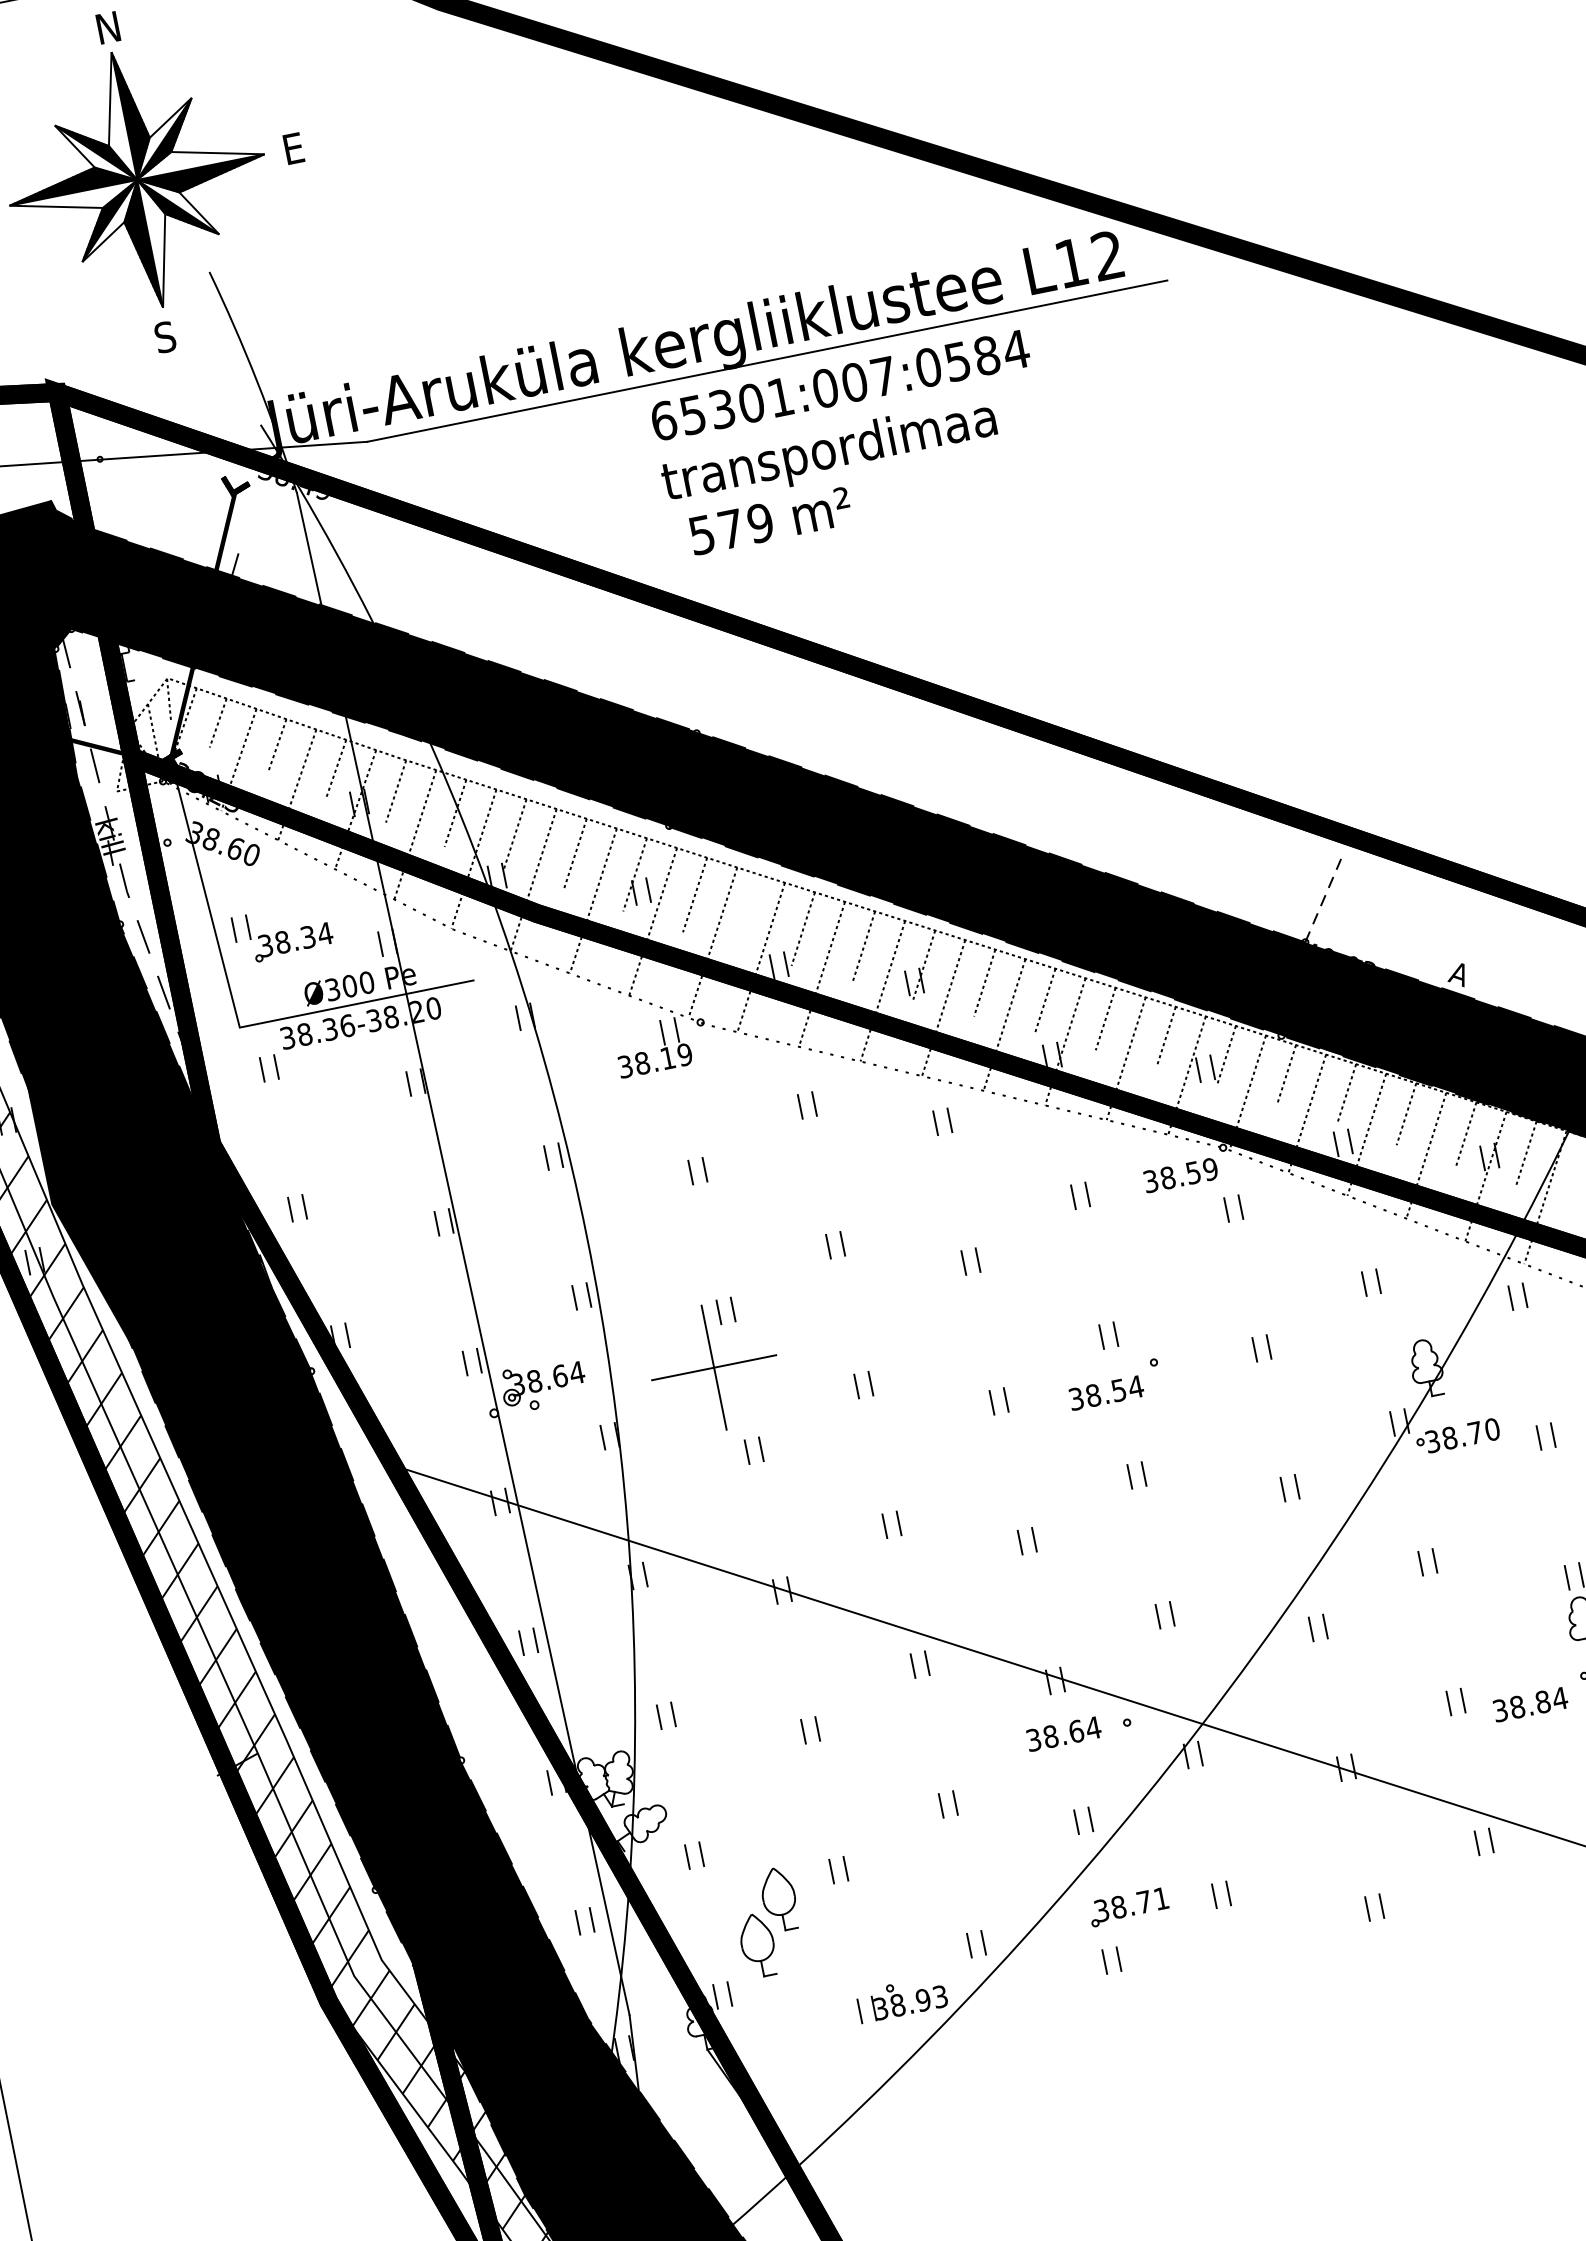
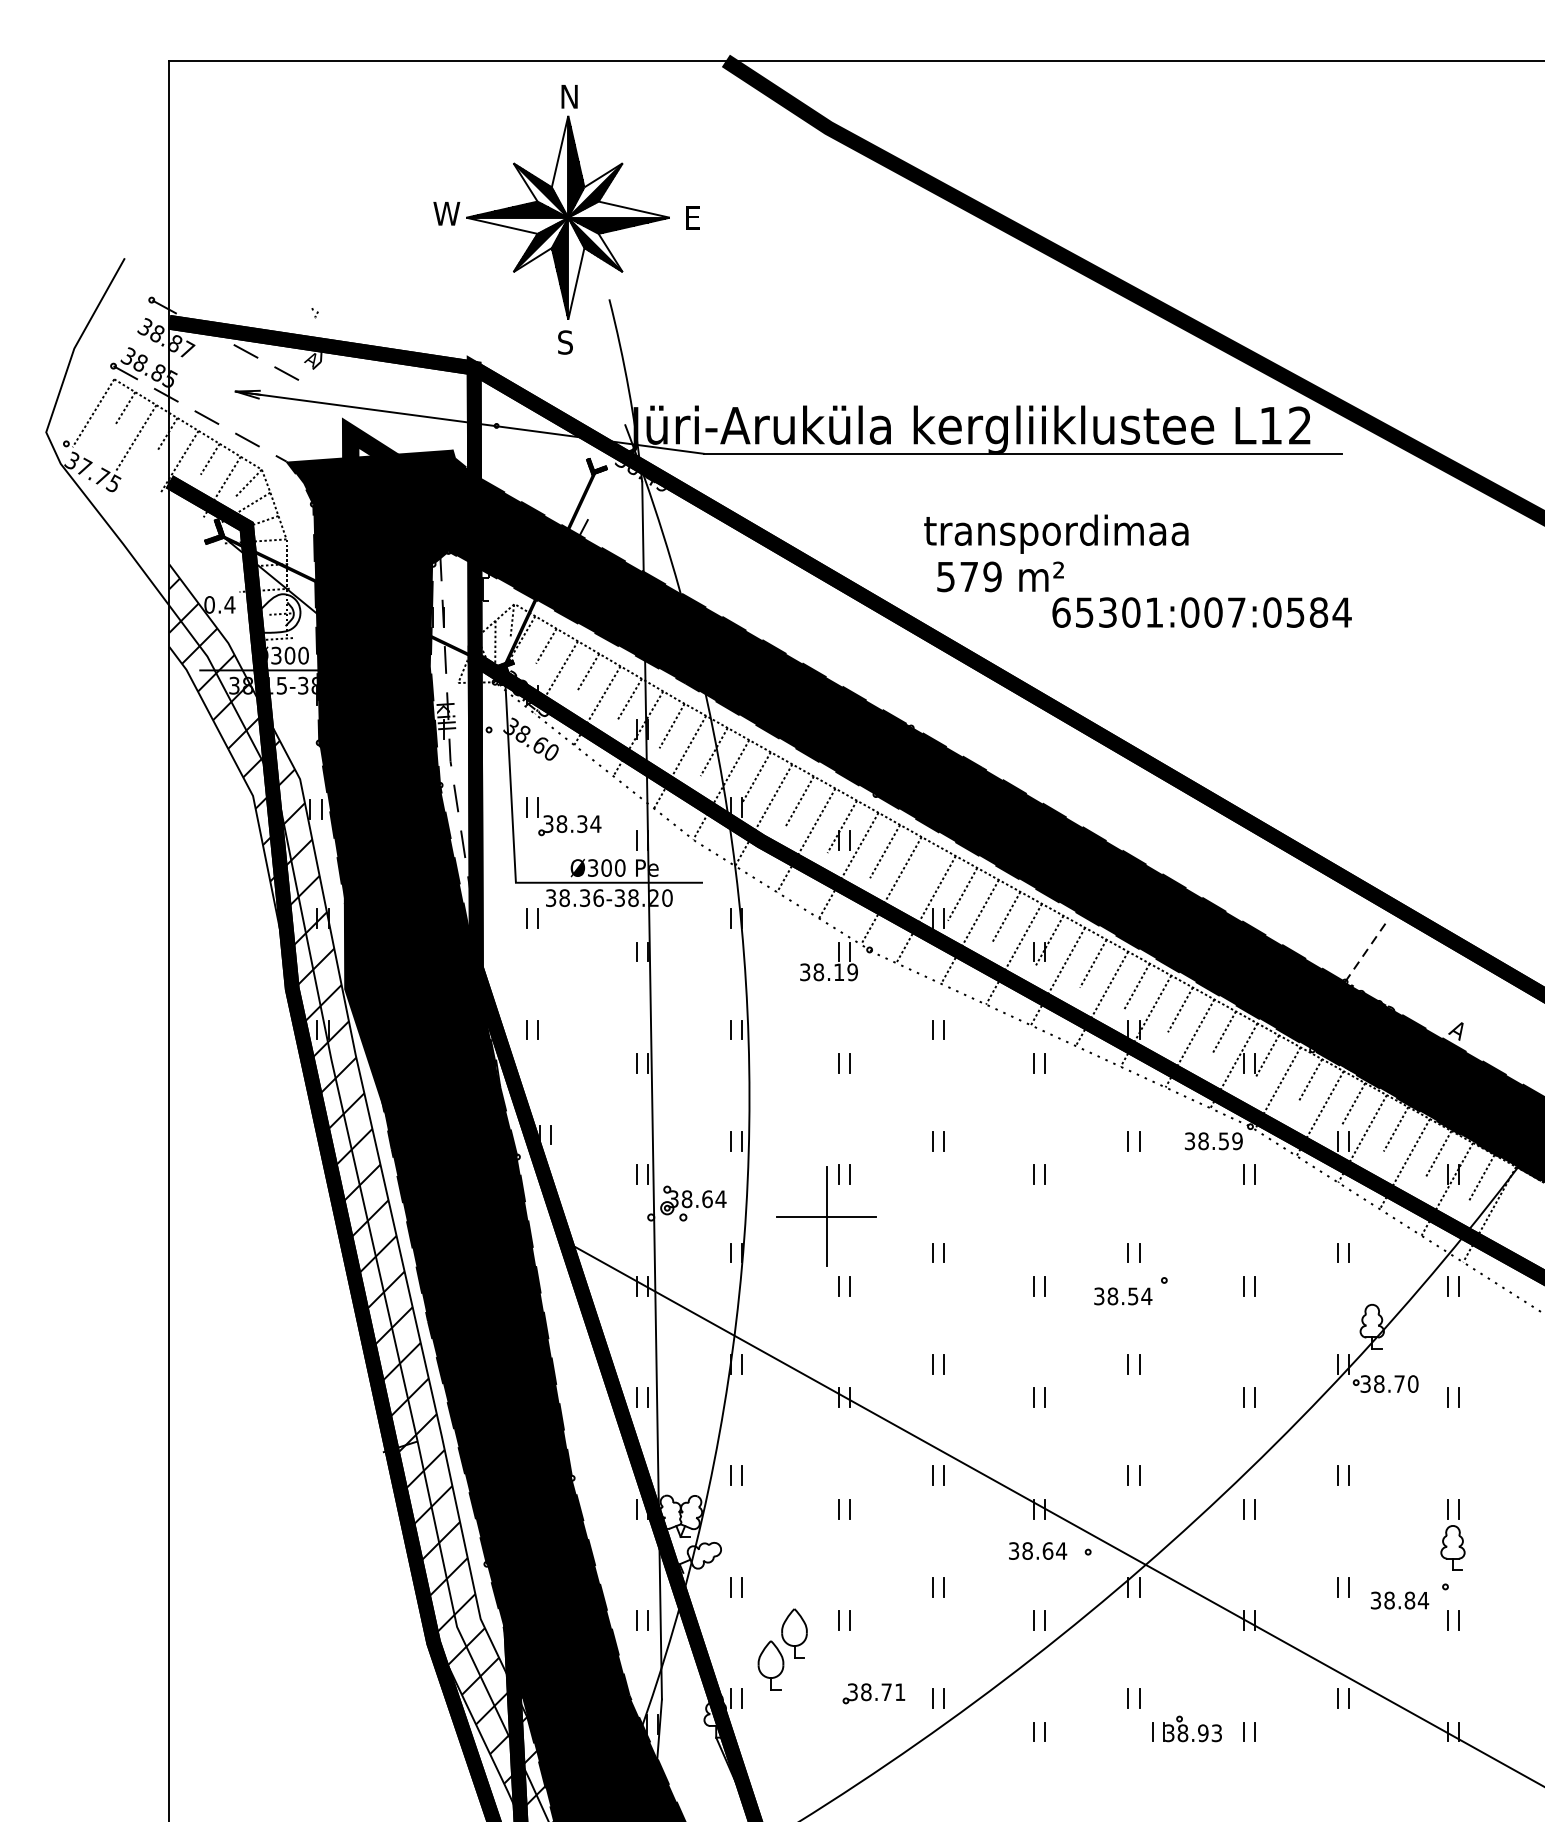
text: (839, 385) -> (1201, 612), moved
part: (1128, 1907) -> (873, 1693), moved
part: (901, 1998) -> (1186, 1728), moved

